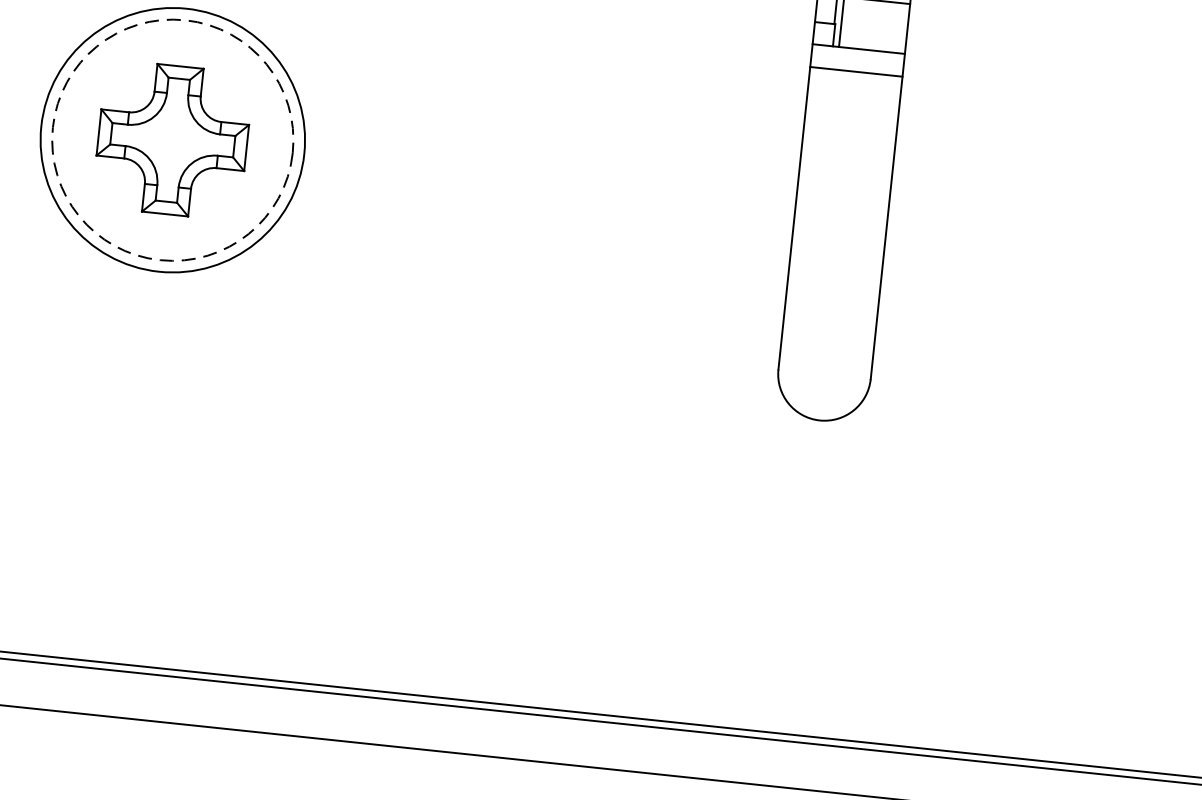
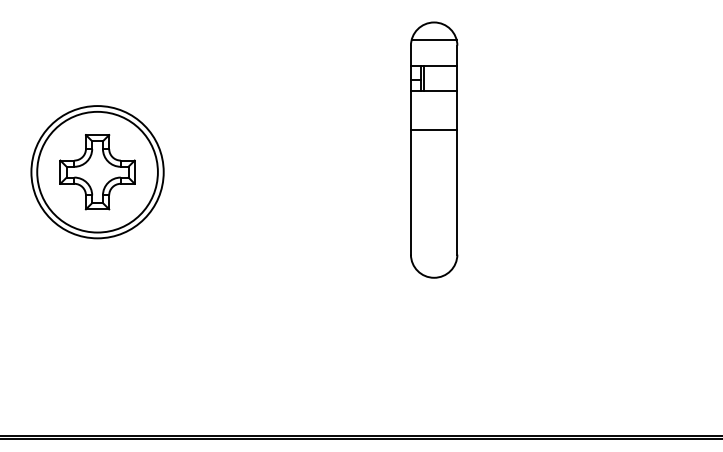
line: (855, 71) -> (433, 130), moved
circle: (172, 138) -> (97, 171), dashed -> solid

